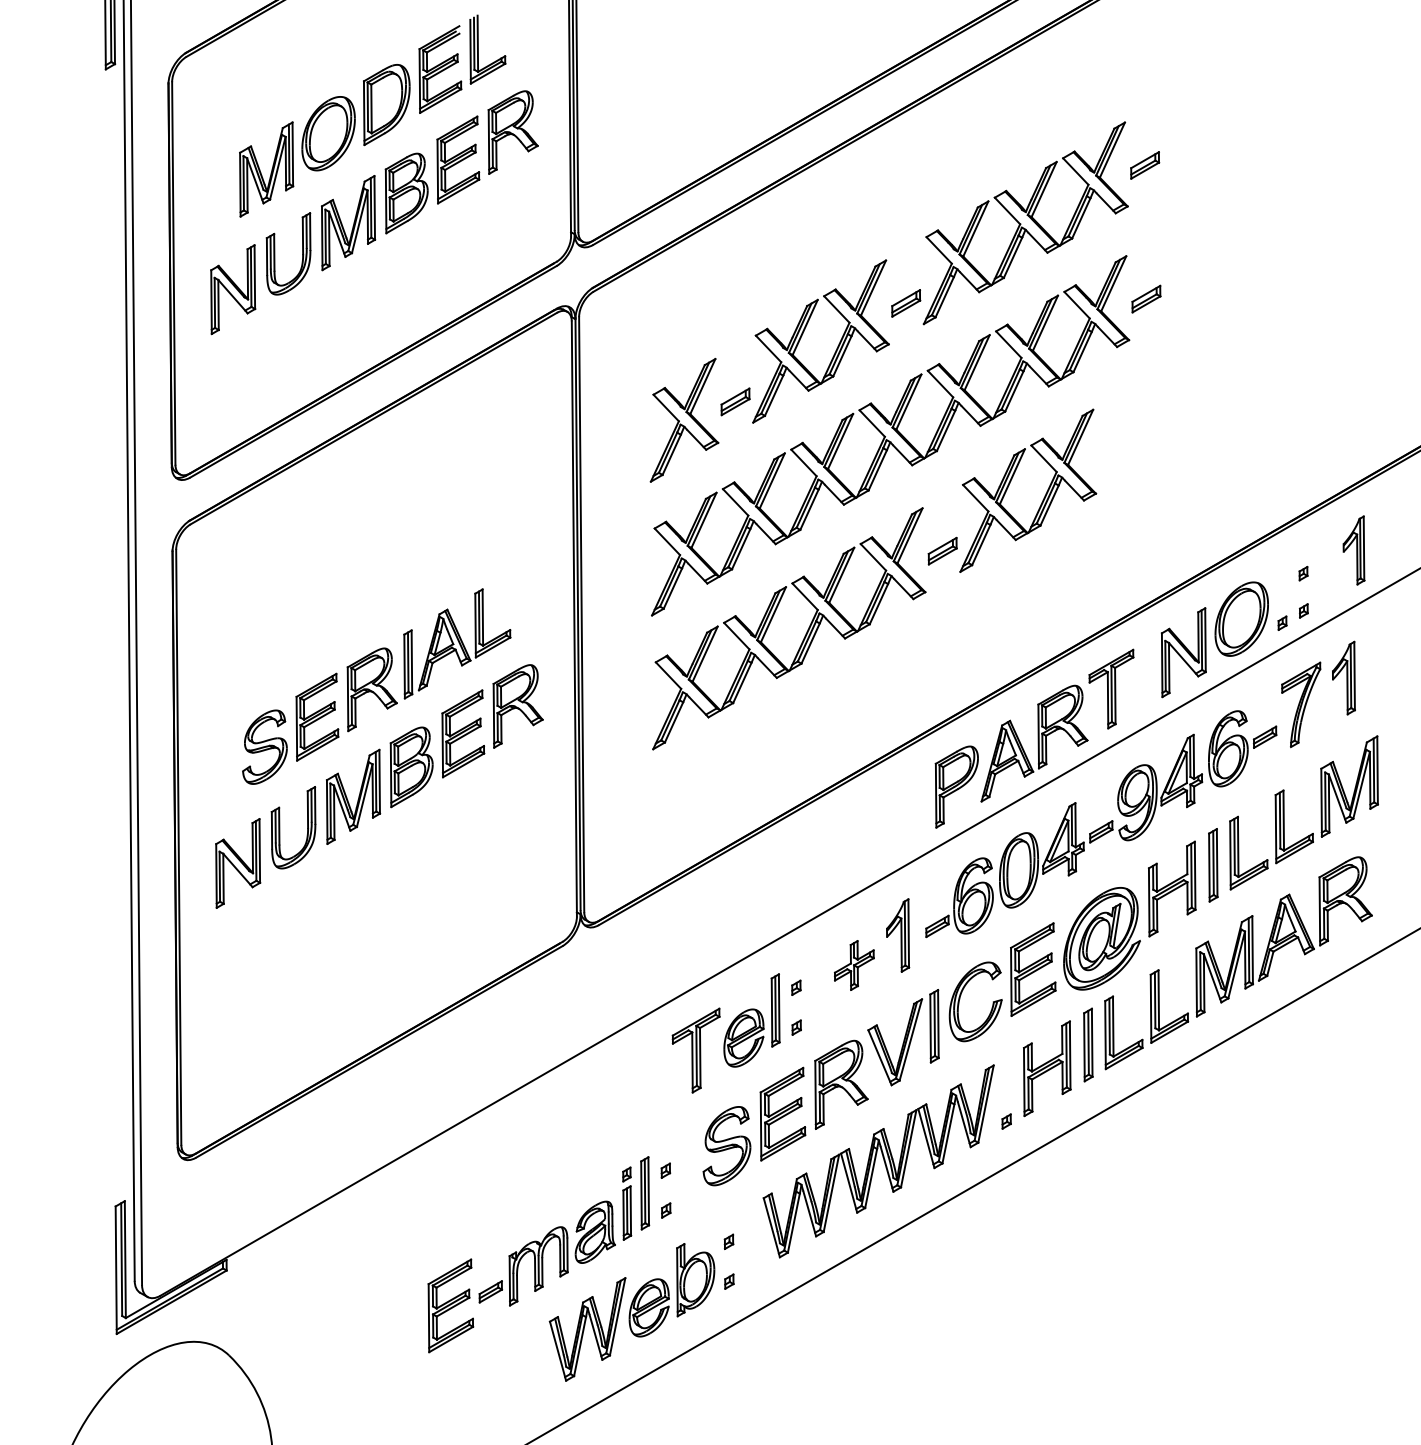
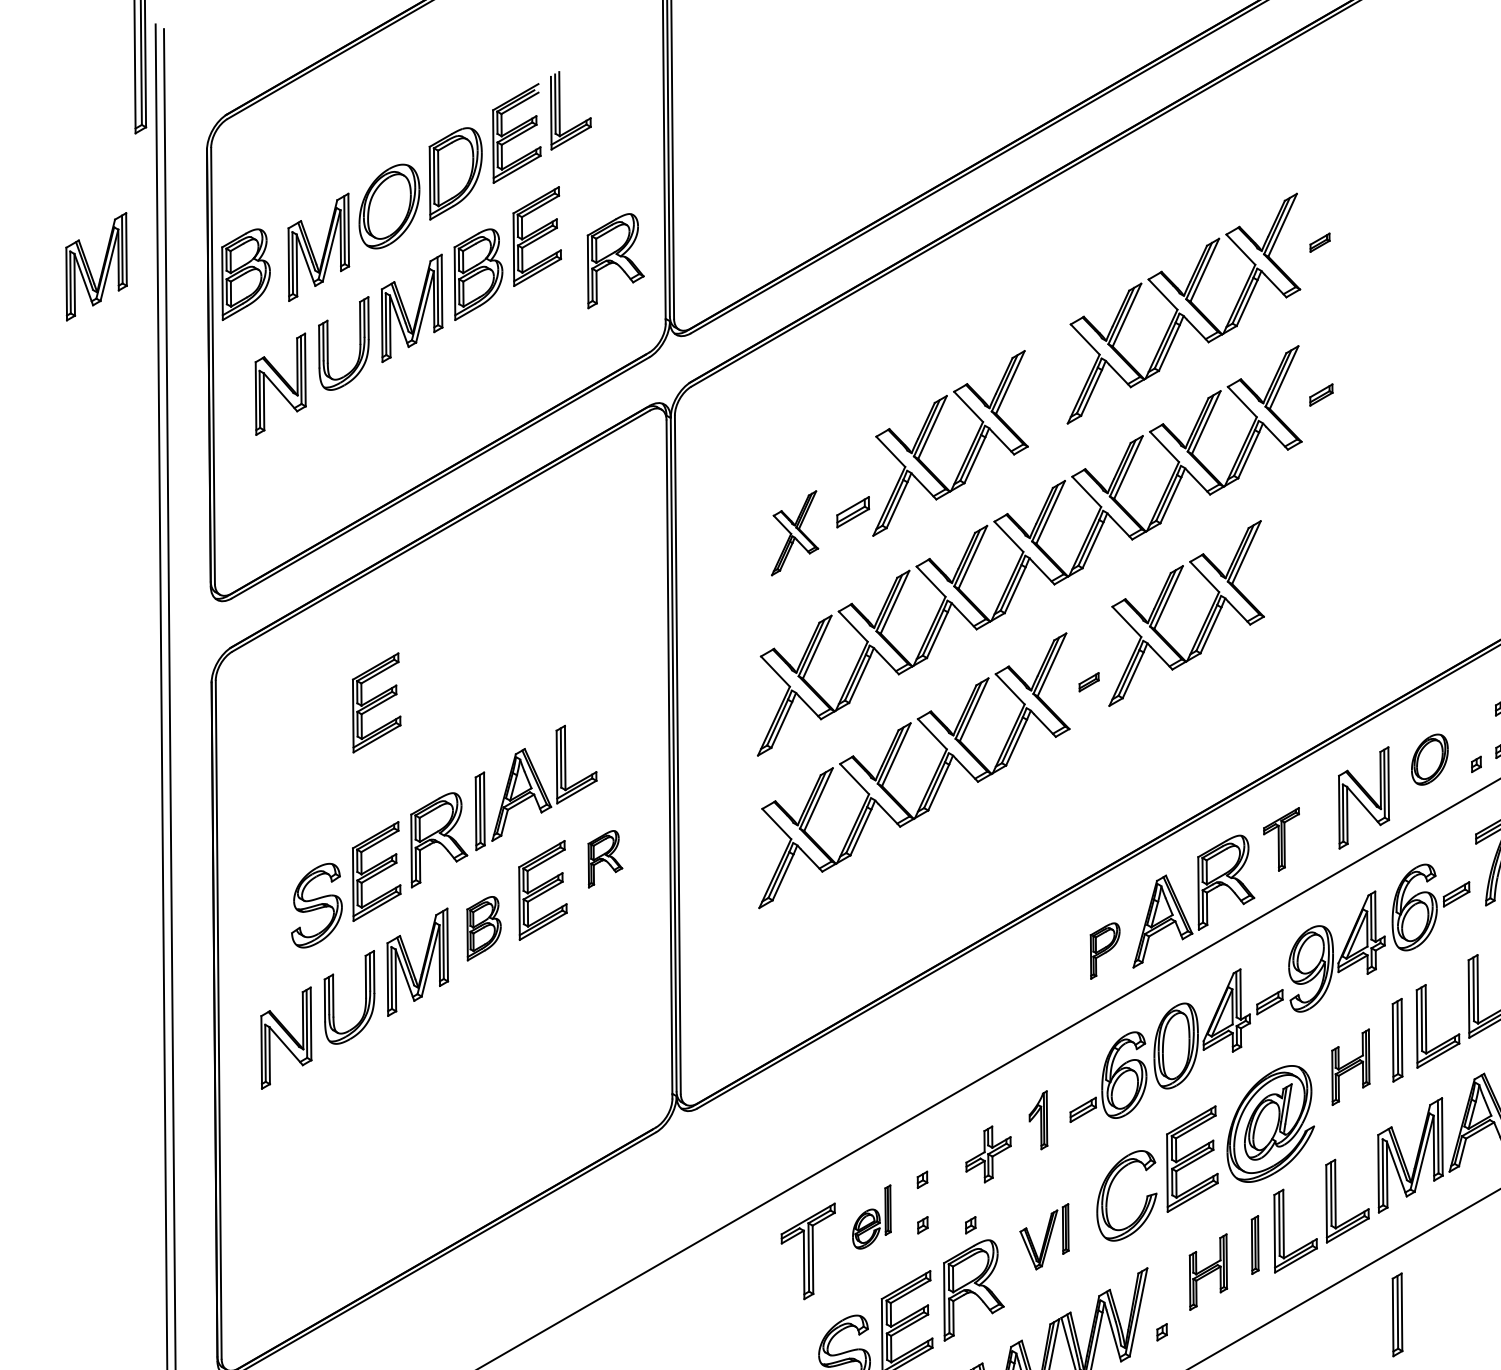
part: (512, 132) -> (614, 261), moved
part: (1145, 165) -> (1320, 242), size x0.6
part: (71, 186) -> (96, 266), added
part: (202, 193) -> (245, 274), added
part: (1146, 298) -> (1321, 394), size x0.7
part: (906, 303) -> (1047, 400), removed
part: (684, 420) -> (794, 533), size x0.6
part: (942, 550) -> (1088, 681), size x0.6
part: (317, 568) -> (376, 702), added
part: (1241, 618) -> (1429, 759), size x0.6
part: (1111, 688) -> (1281, 838), size x0.7
part: (517, 706) -> (604, 859), size x0.6
part: (411, 767) -> (483, 928), size x0.7
part: (956, 786) -> (1104, 950), size x0.6
part: (1172, 888) -> (1351, 1066), size x0.7
part: (898, 935) -> (1038, 1120), size x0.7
part: (751, 1020) -> (871, 1217), size x0.6
part: (838, 1027) -> (970, 1225), added
part: (903, 1037) -> (1044, 1236), size x0.6
part: (1088, 1044) -> (1255, 1244), size x0.7
part: (1047, 1068) -> (1208, 1271), size x0.7
part: (1213, 1106) -> (1397, 1315), added

